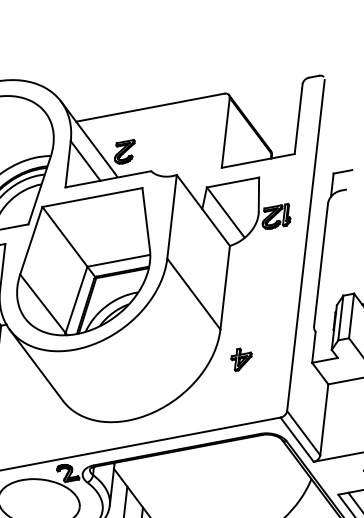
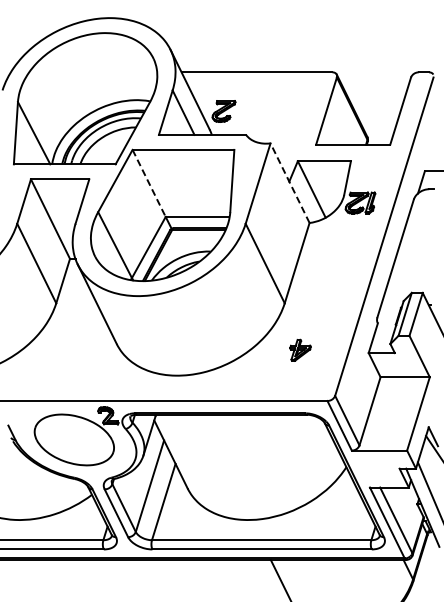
line: (202, 209) -> (289, 182), solid -> dashed
line: (65, 236) -> (149, 183), solid -> dashed
part: (241, 358) -> (300, 349), moved

